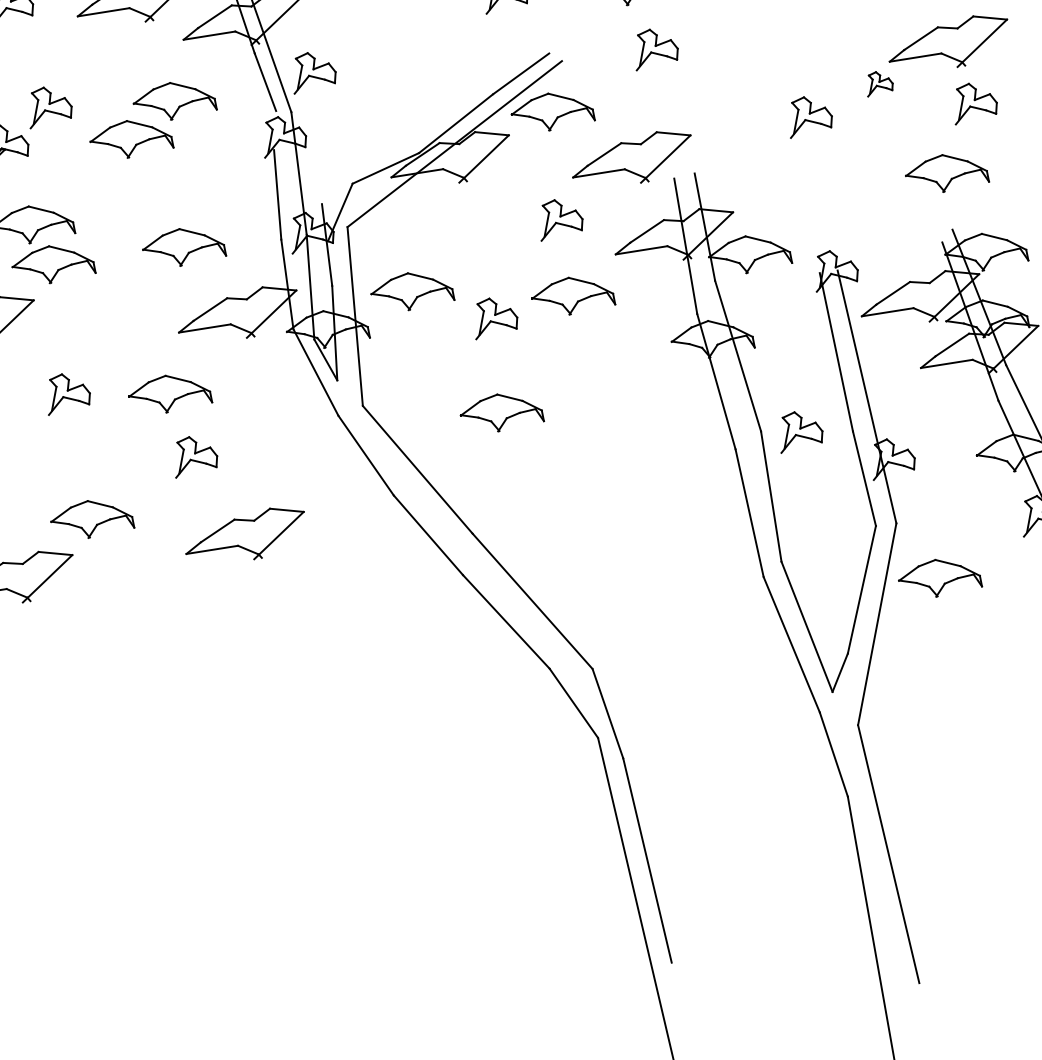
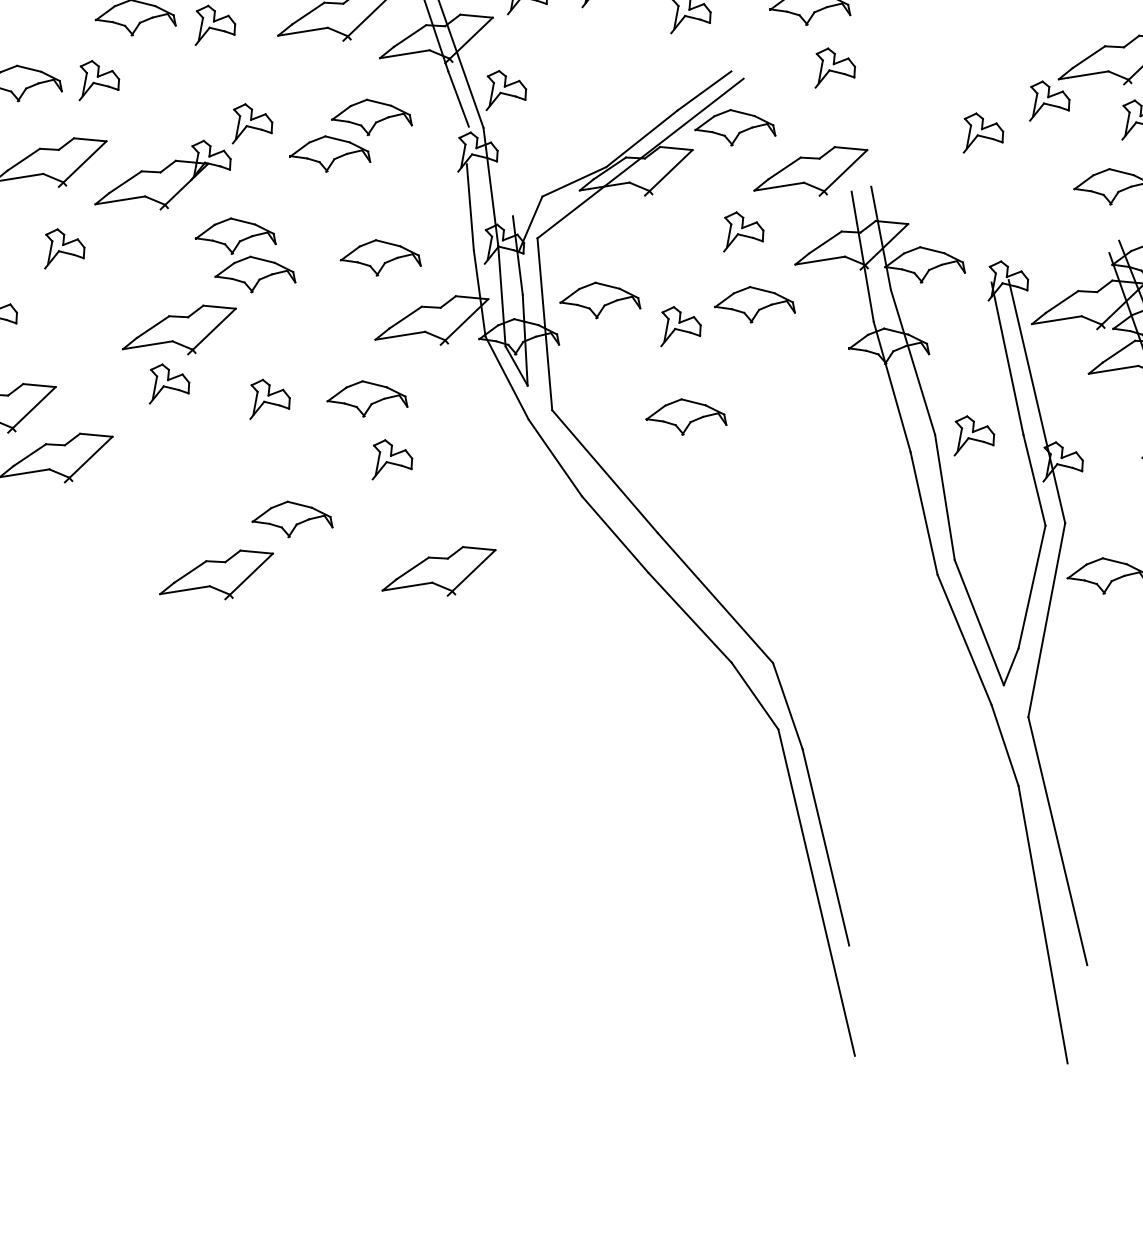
part: (880, 83) -> (1049, 100), size x1.67
part: (244, 534) -> (438, 571), moved

